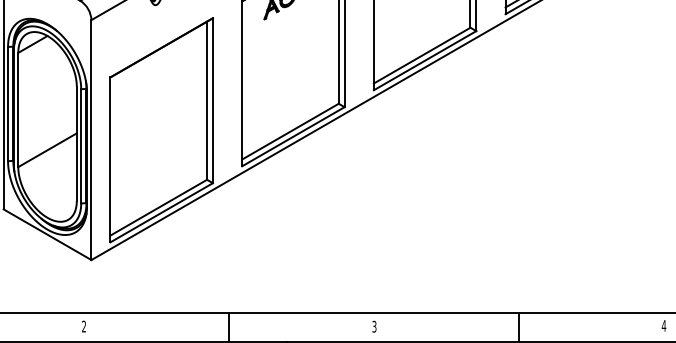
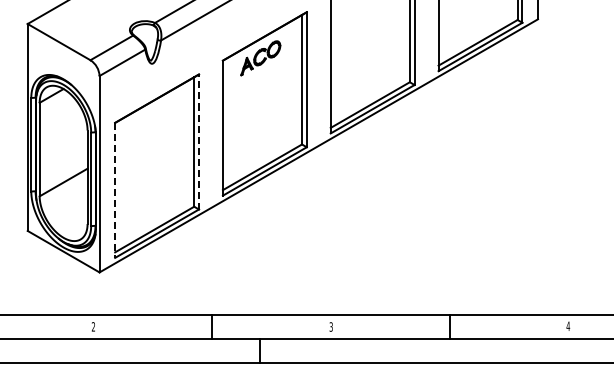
line: (213, 101) -> (199, 142), solid -> dashed
line: (110, 159) -> (115, 190), solid -> dashed

